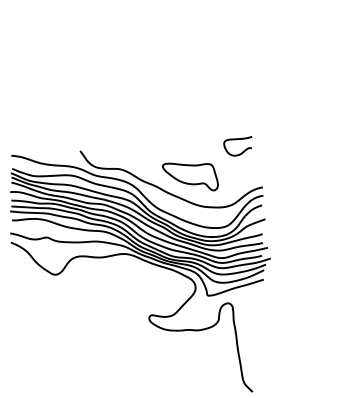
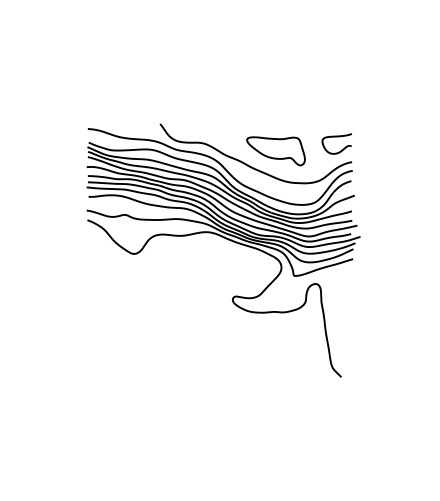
curve: (237, 140) -> (336, 137), moved

